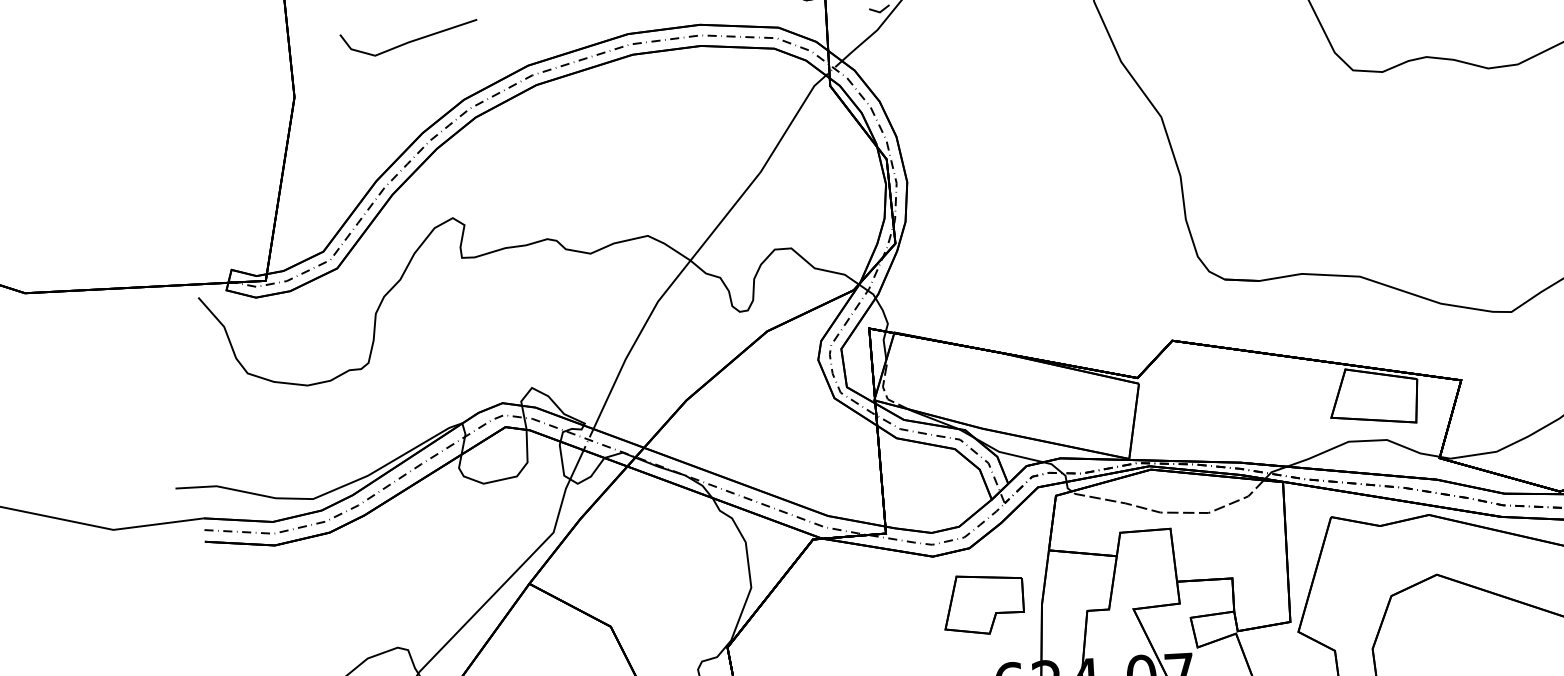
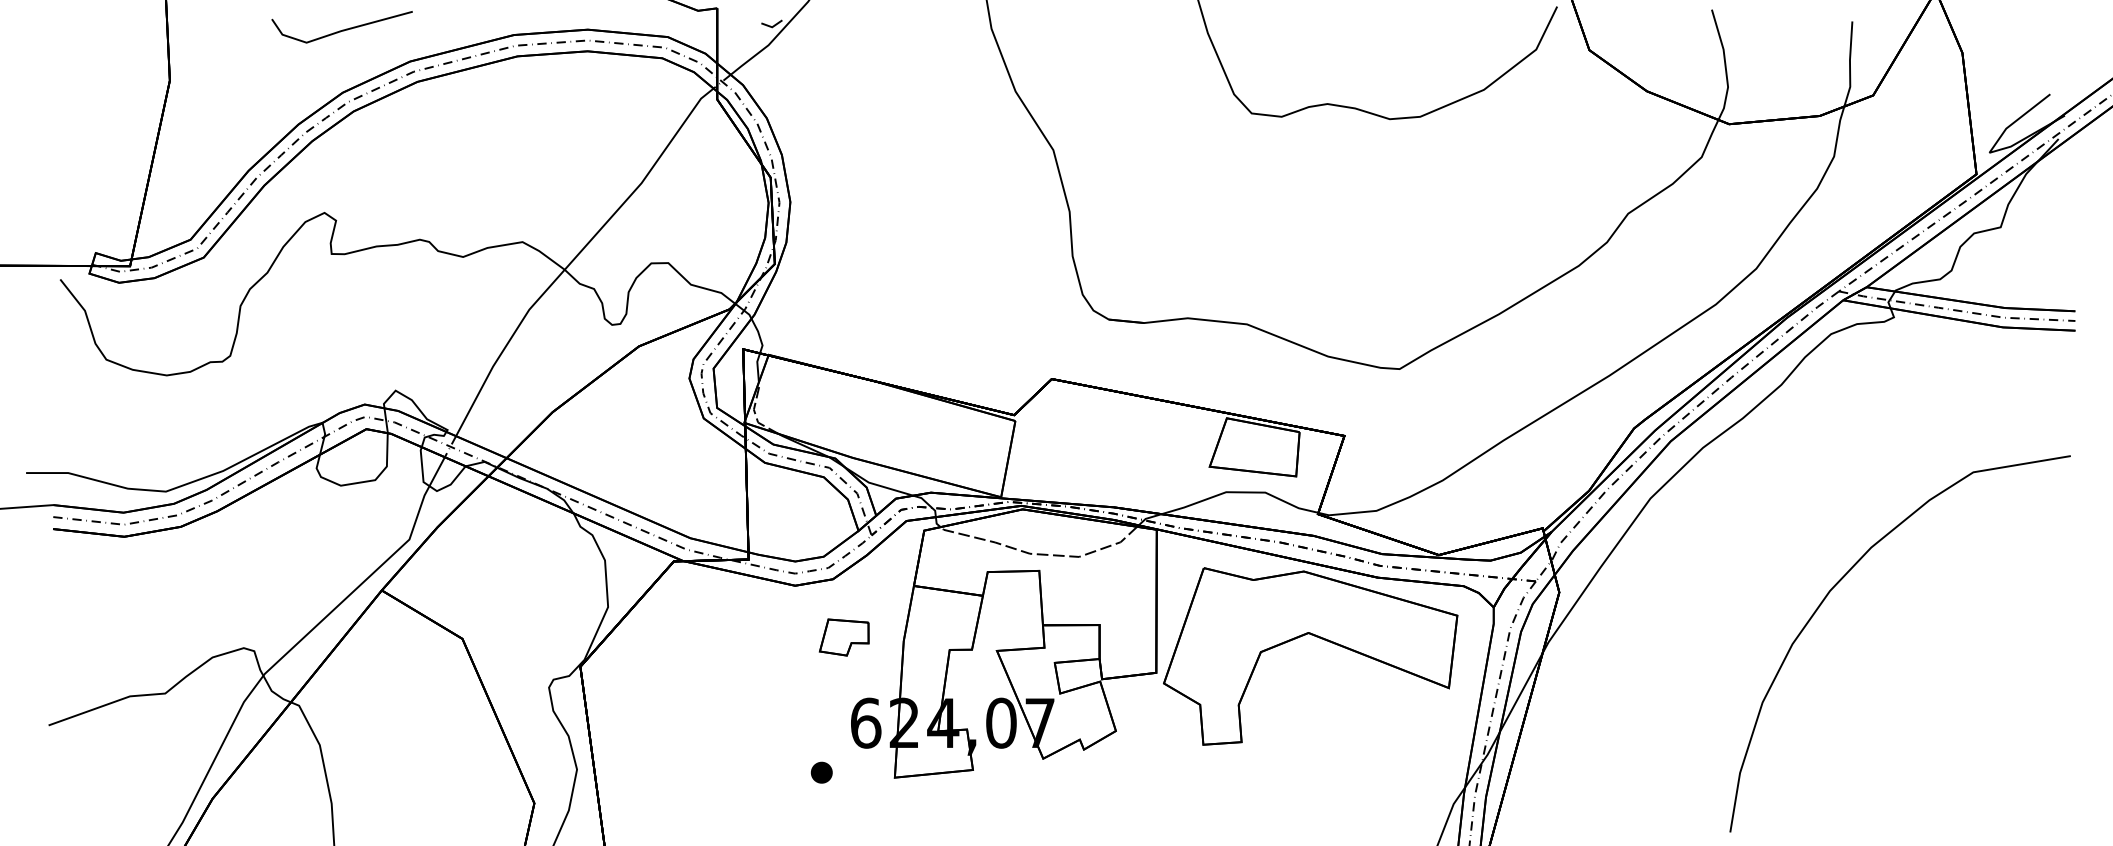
line: (409, 40) -> (342, 29), moved
part: (982, 604) -> (843, 637), size x0.6

